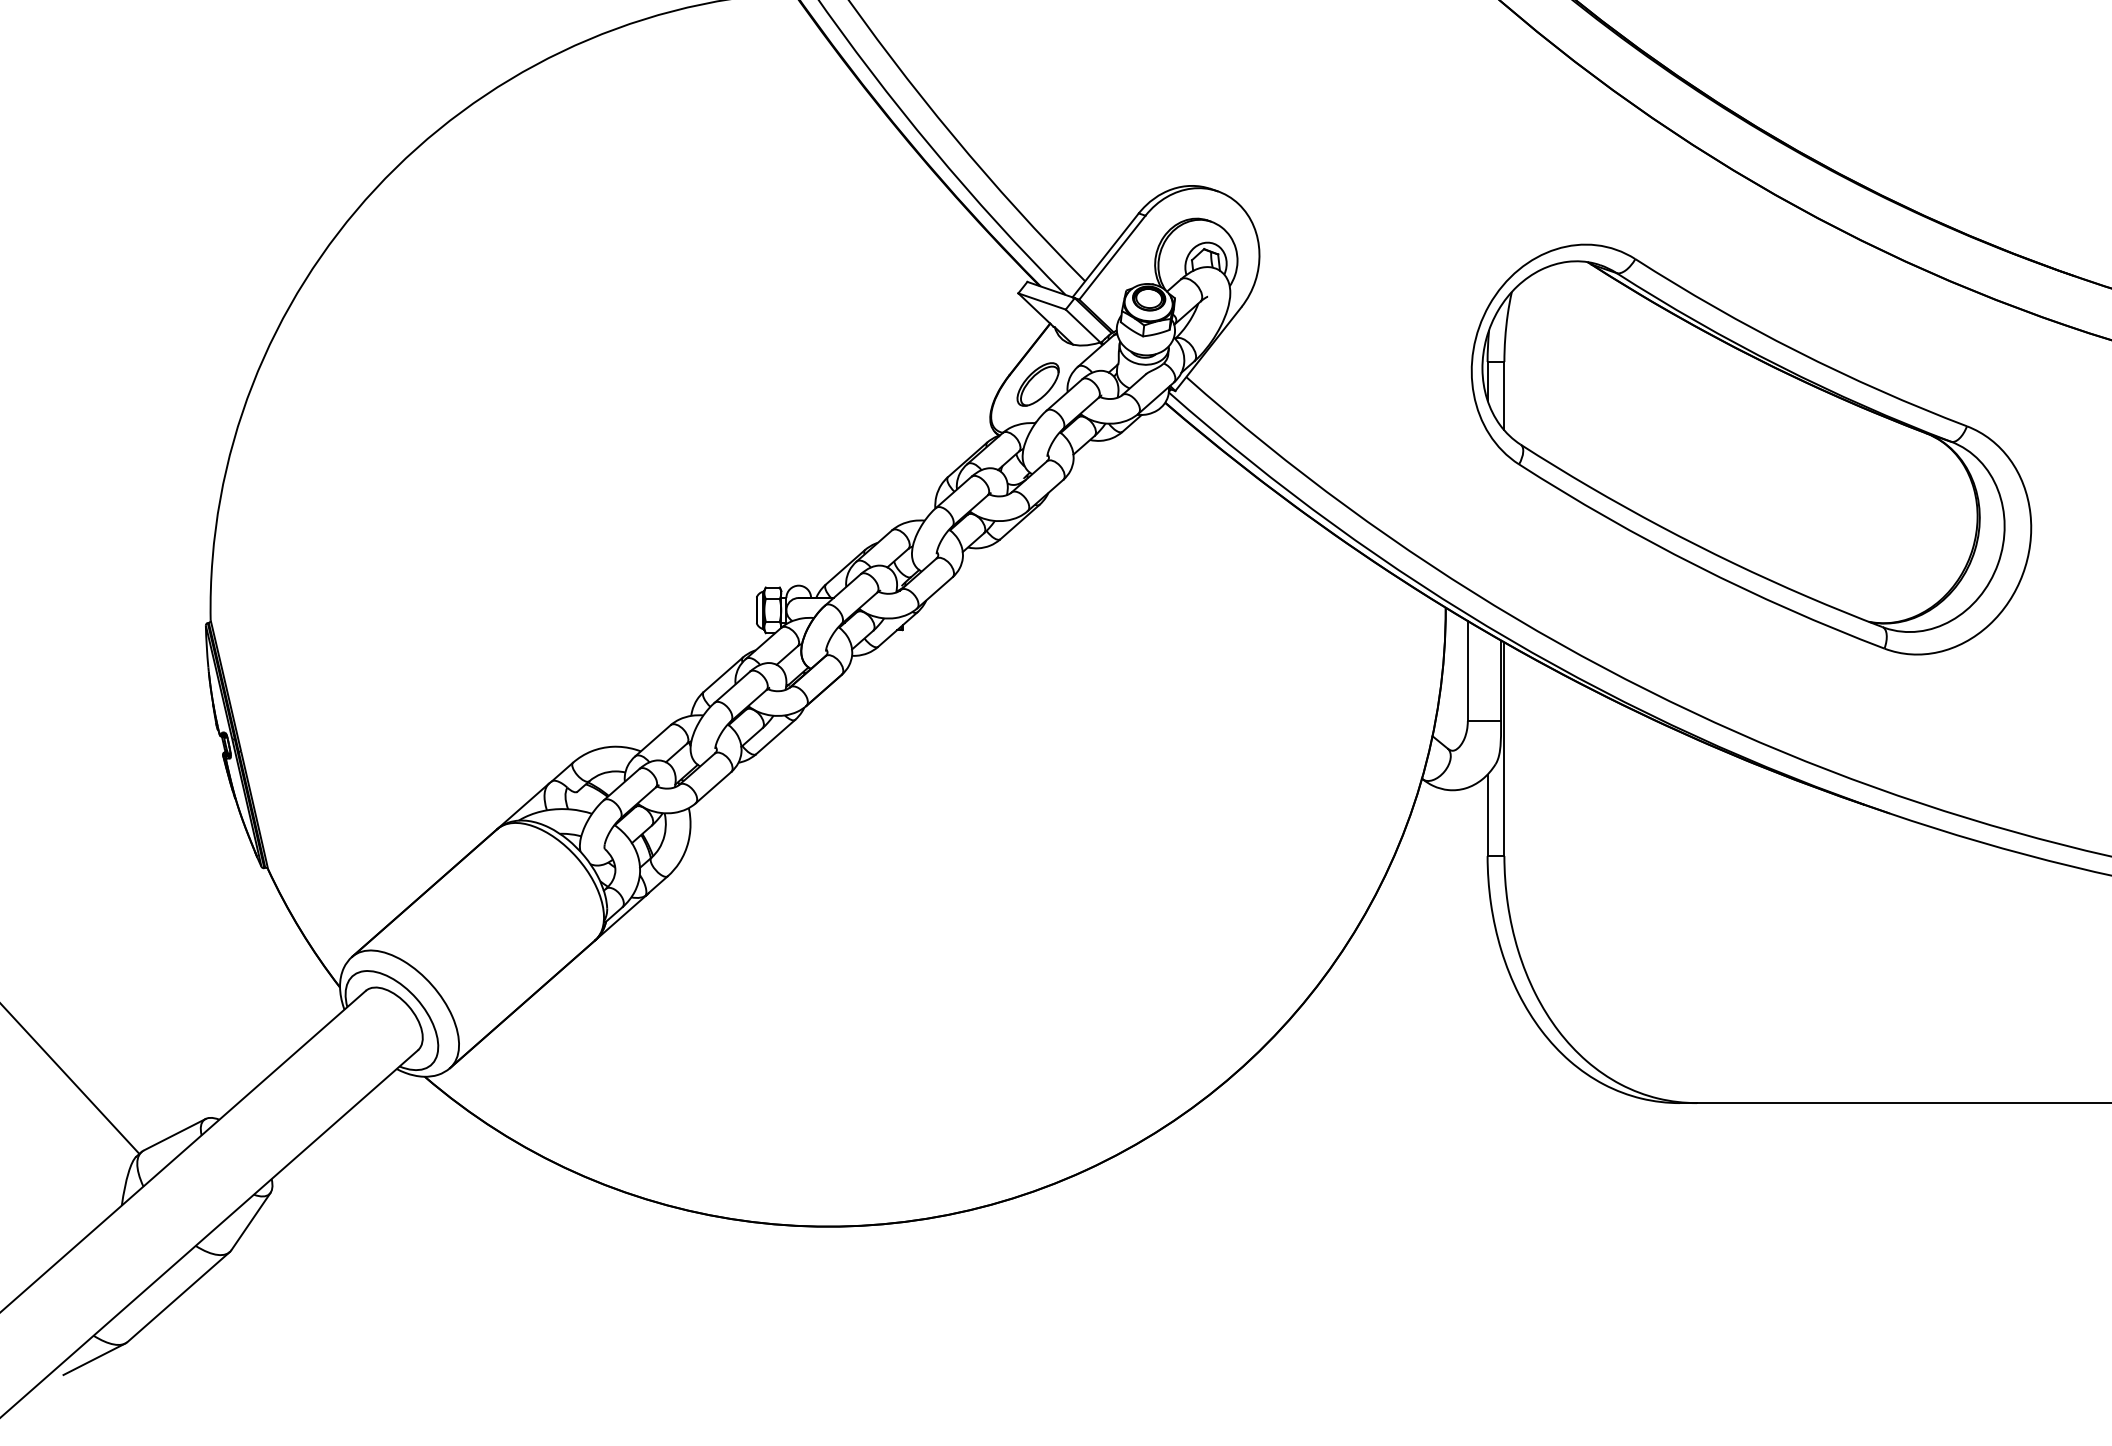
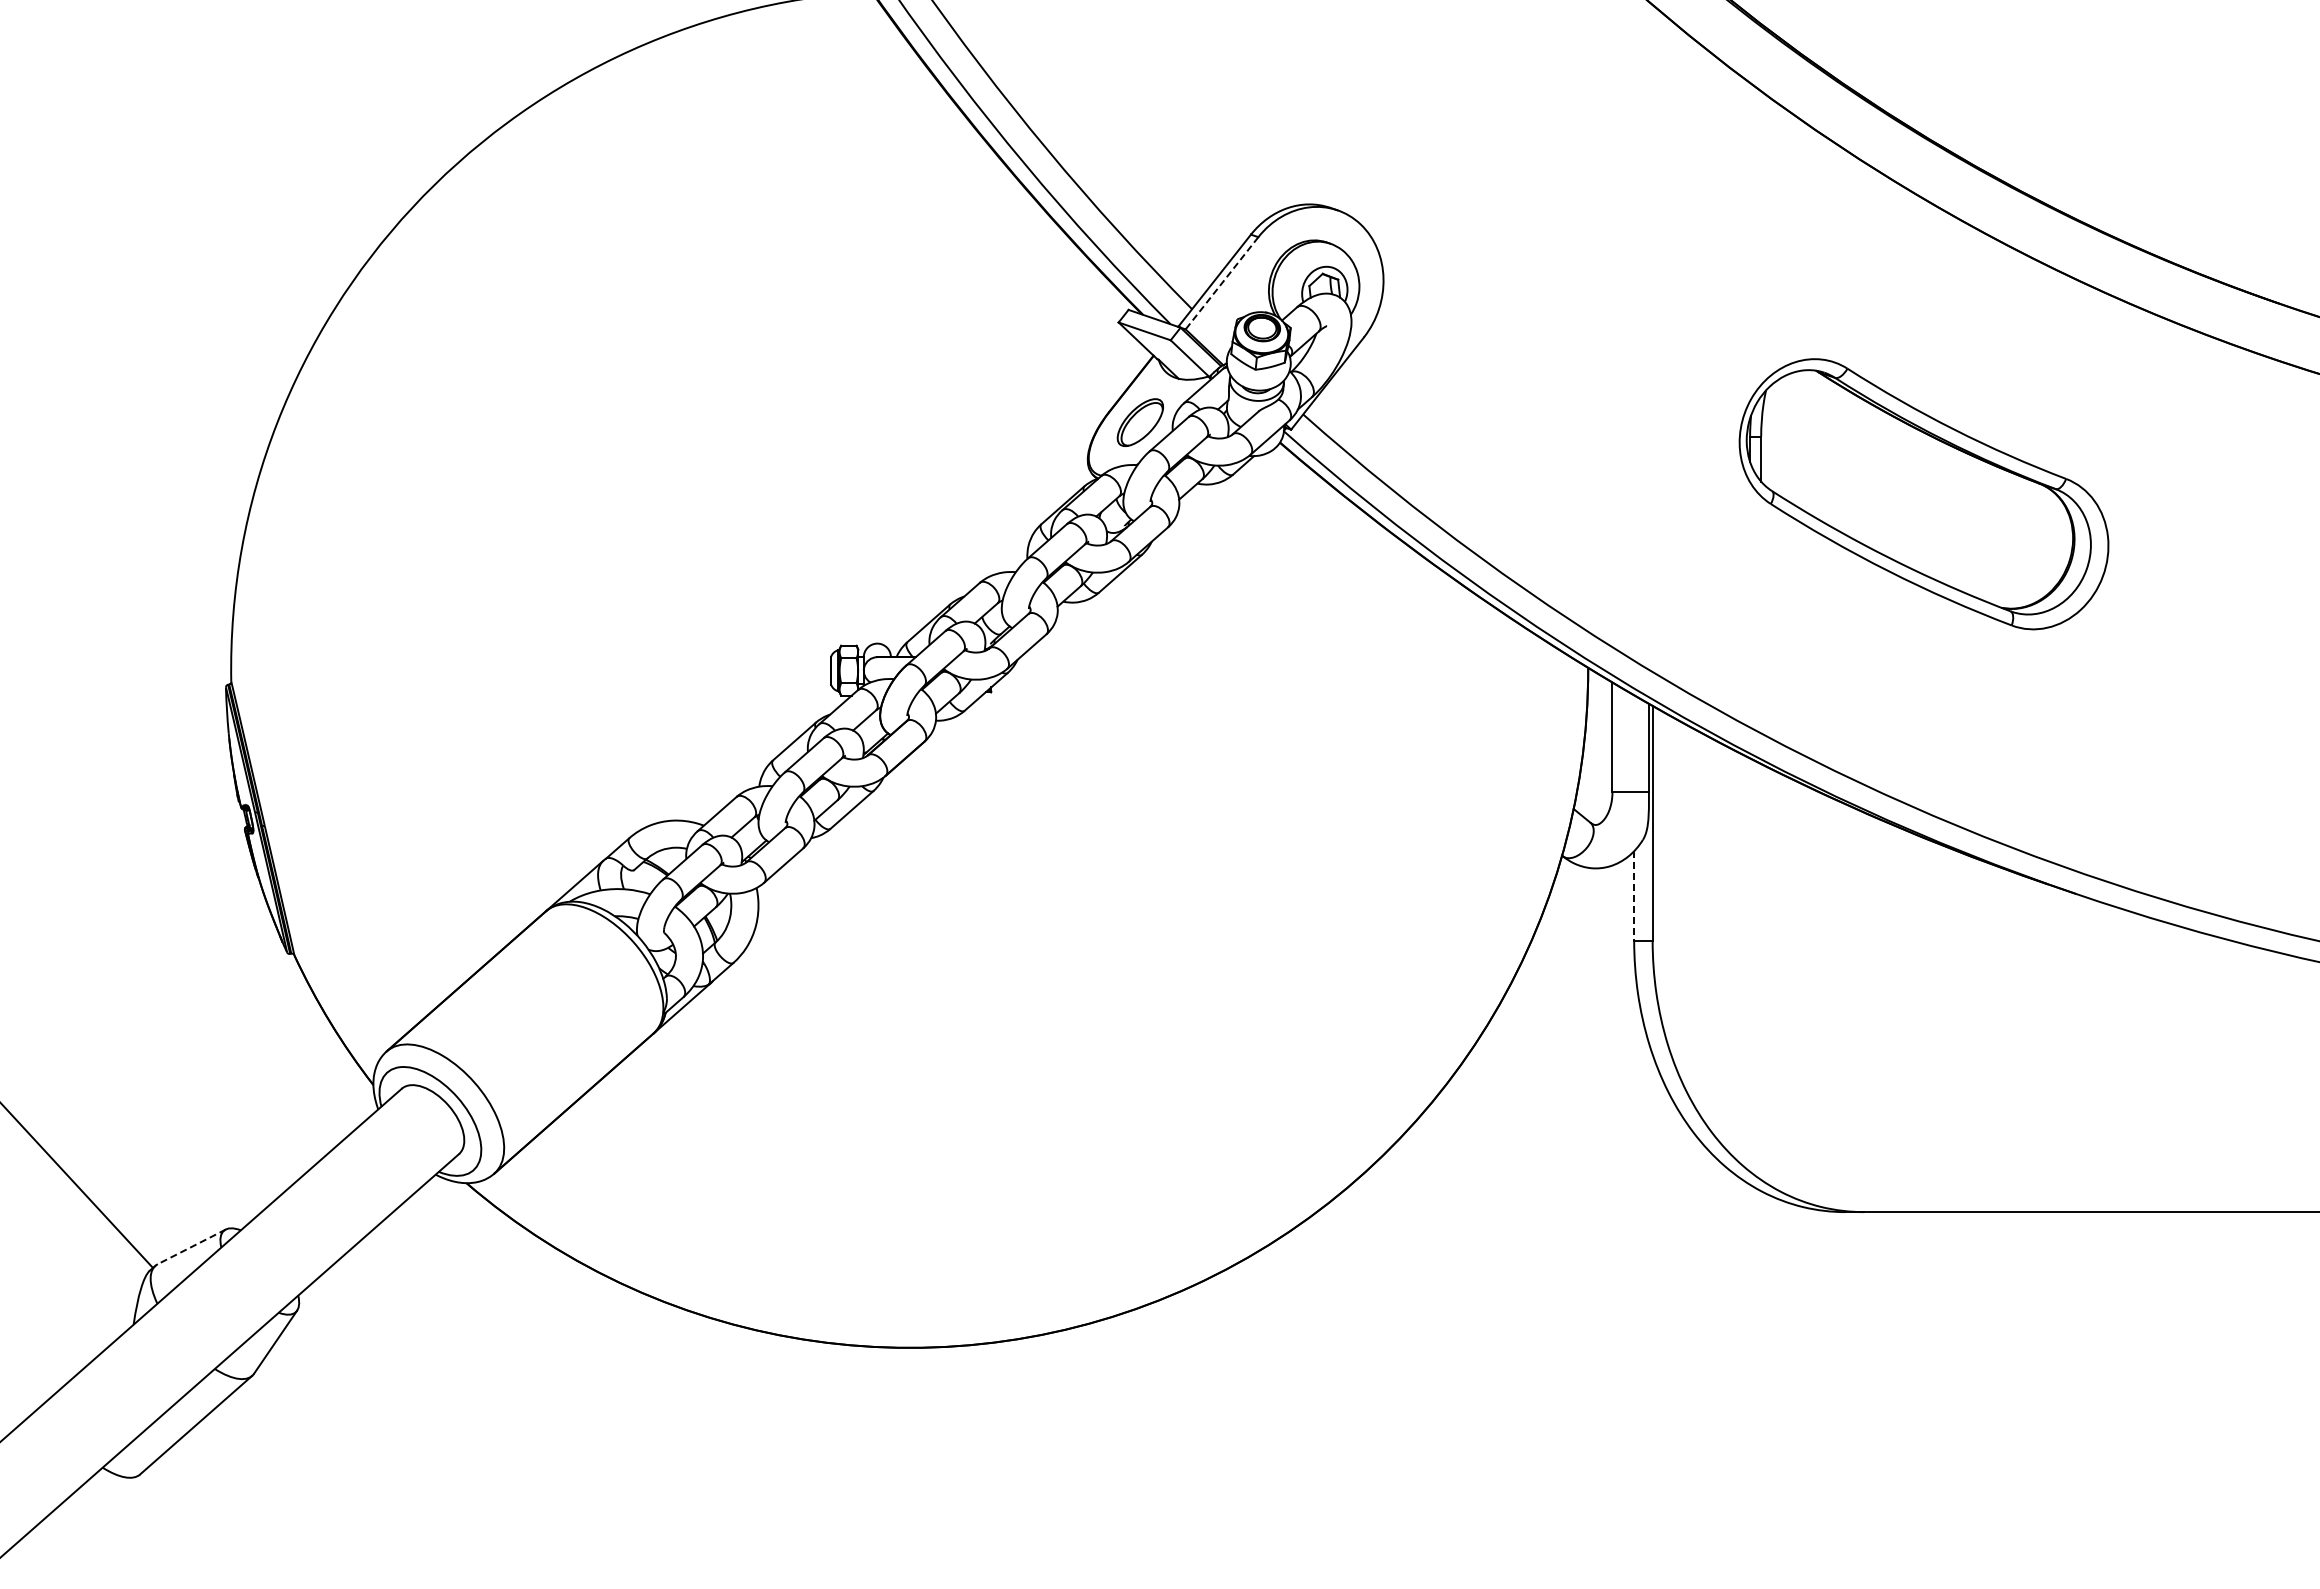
line: (1112, 257) -> (1222, 283), solid -> dashed
part: (1750, 449) -> (1923, 494), size x0.6
line: (1487, 814) -> (1634, 895), solid -> dashed
line: (174, 1135) -> (191, 1247), solid -> dashed
line: (94, 1359) -> (103, 1493), removed

